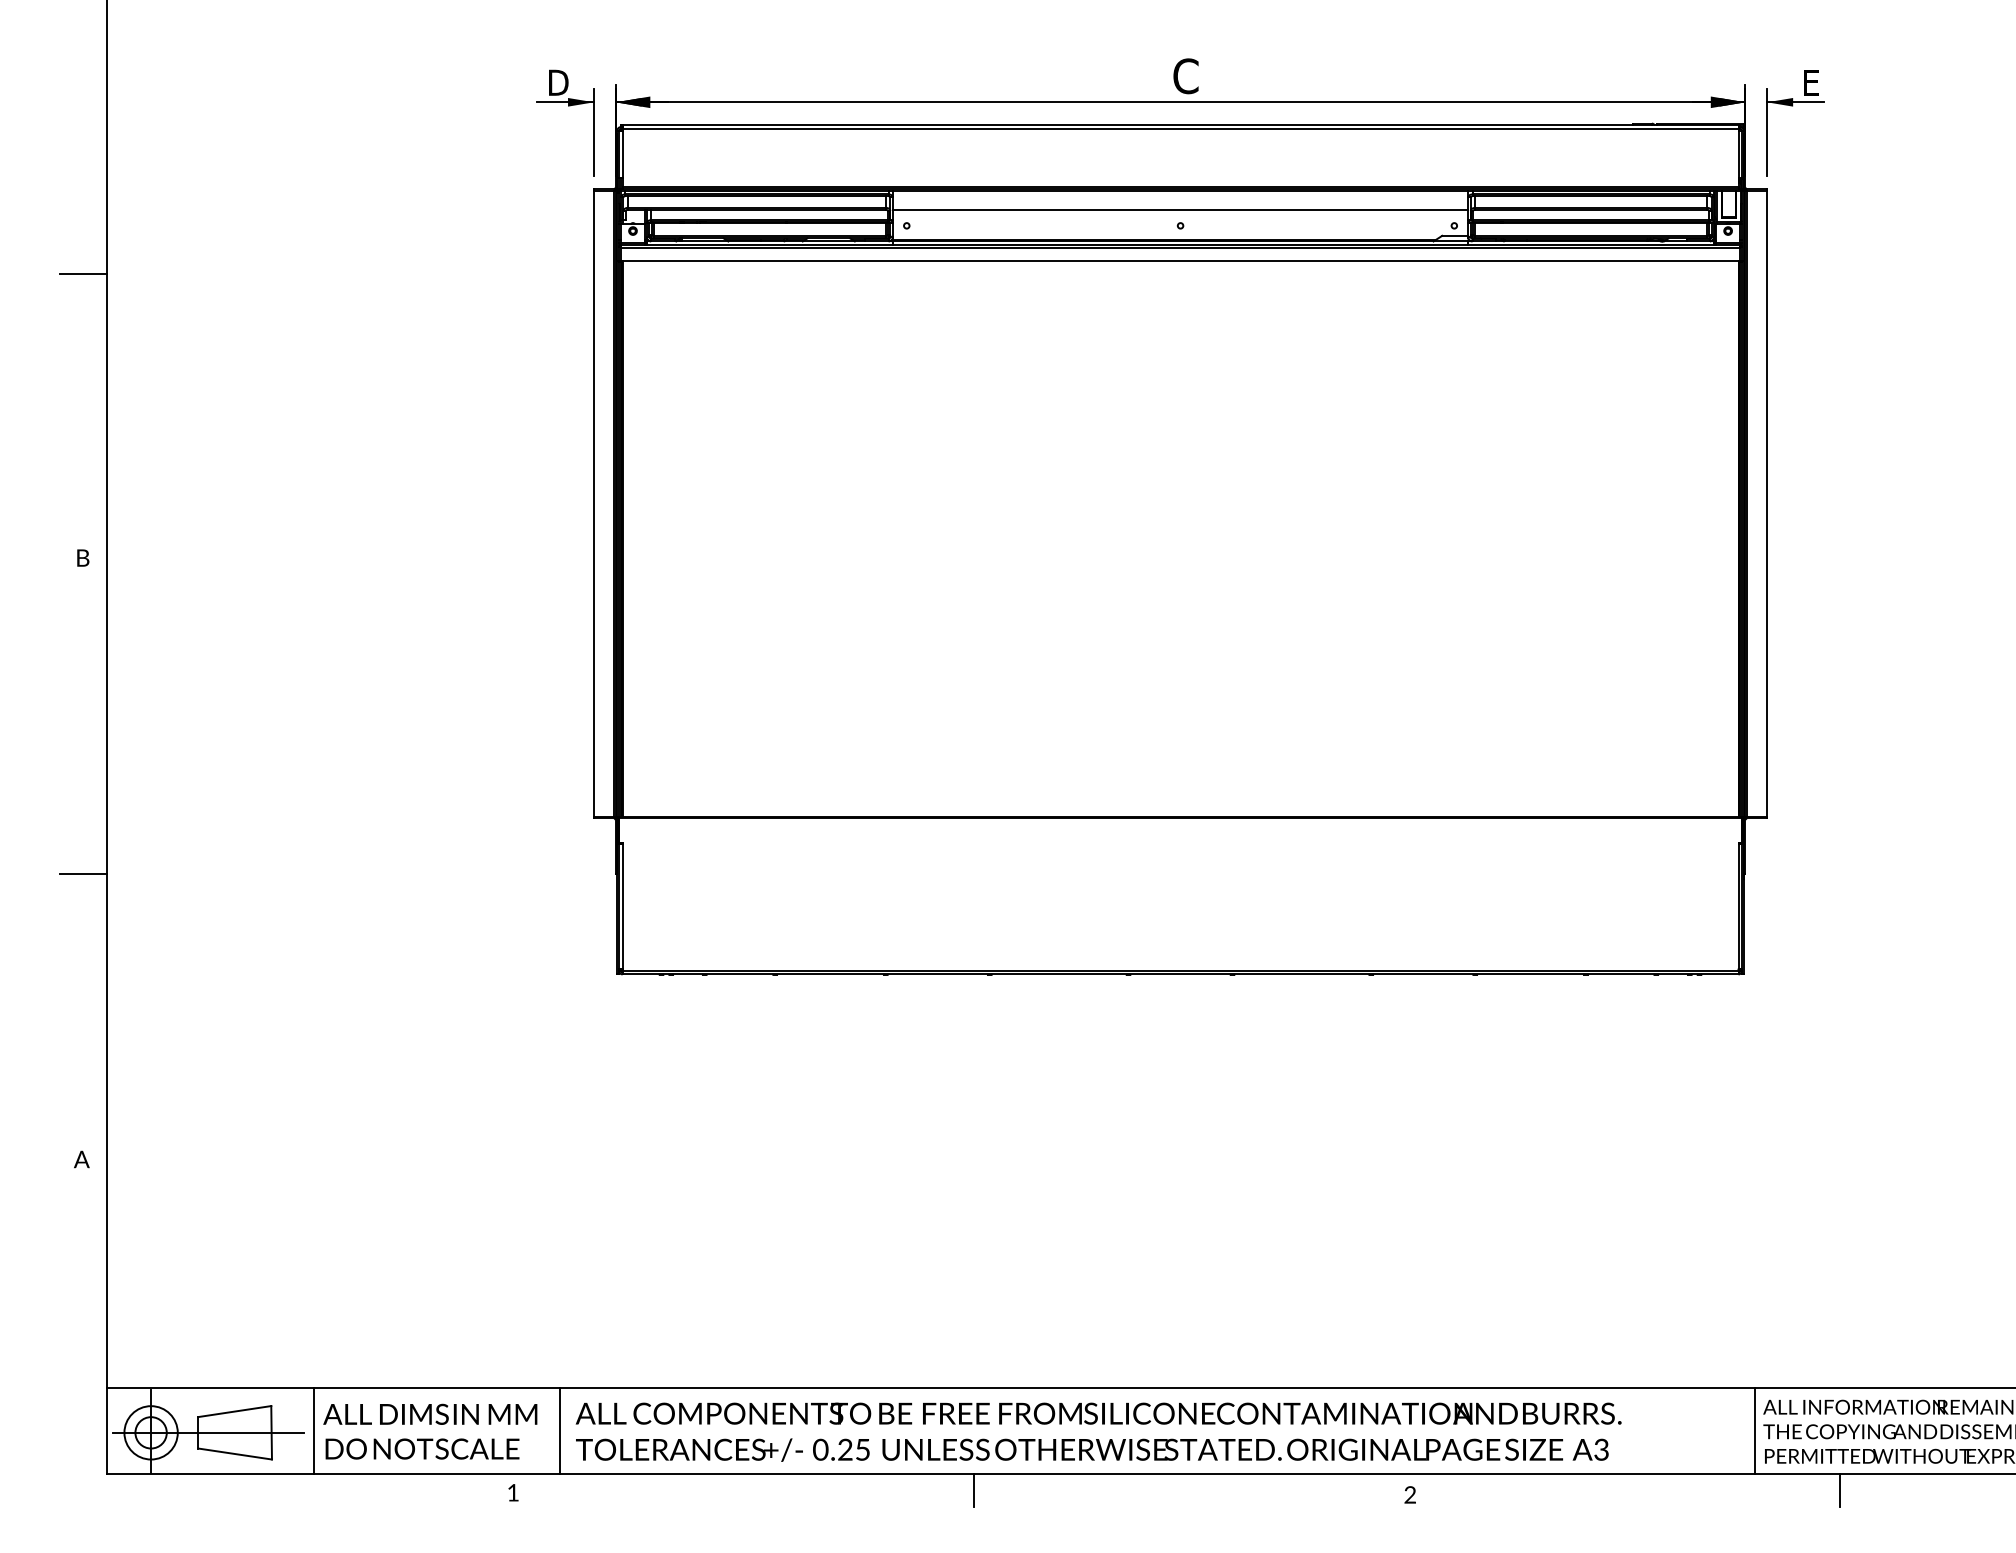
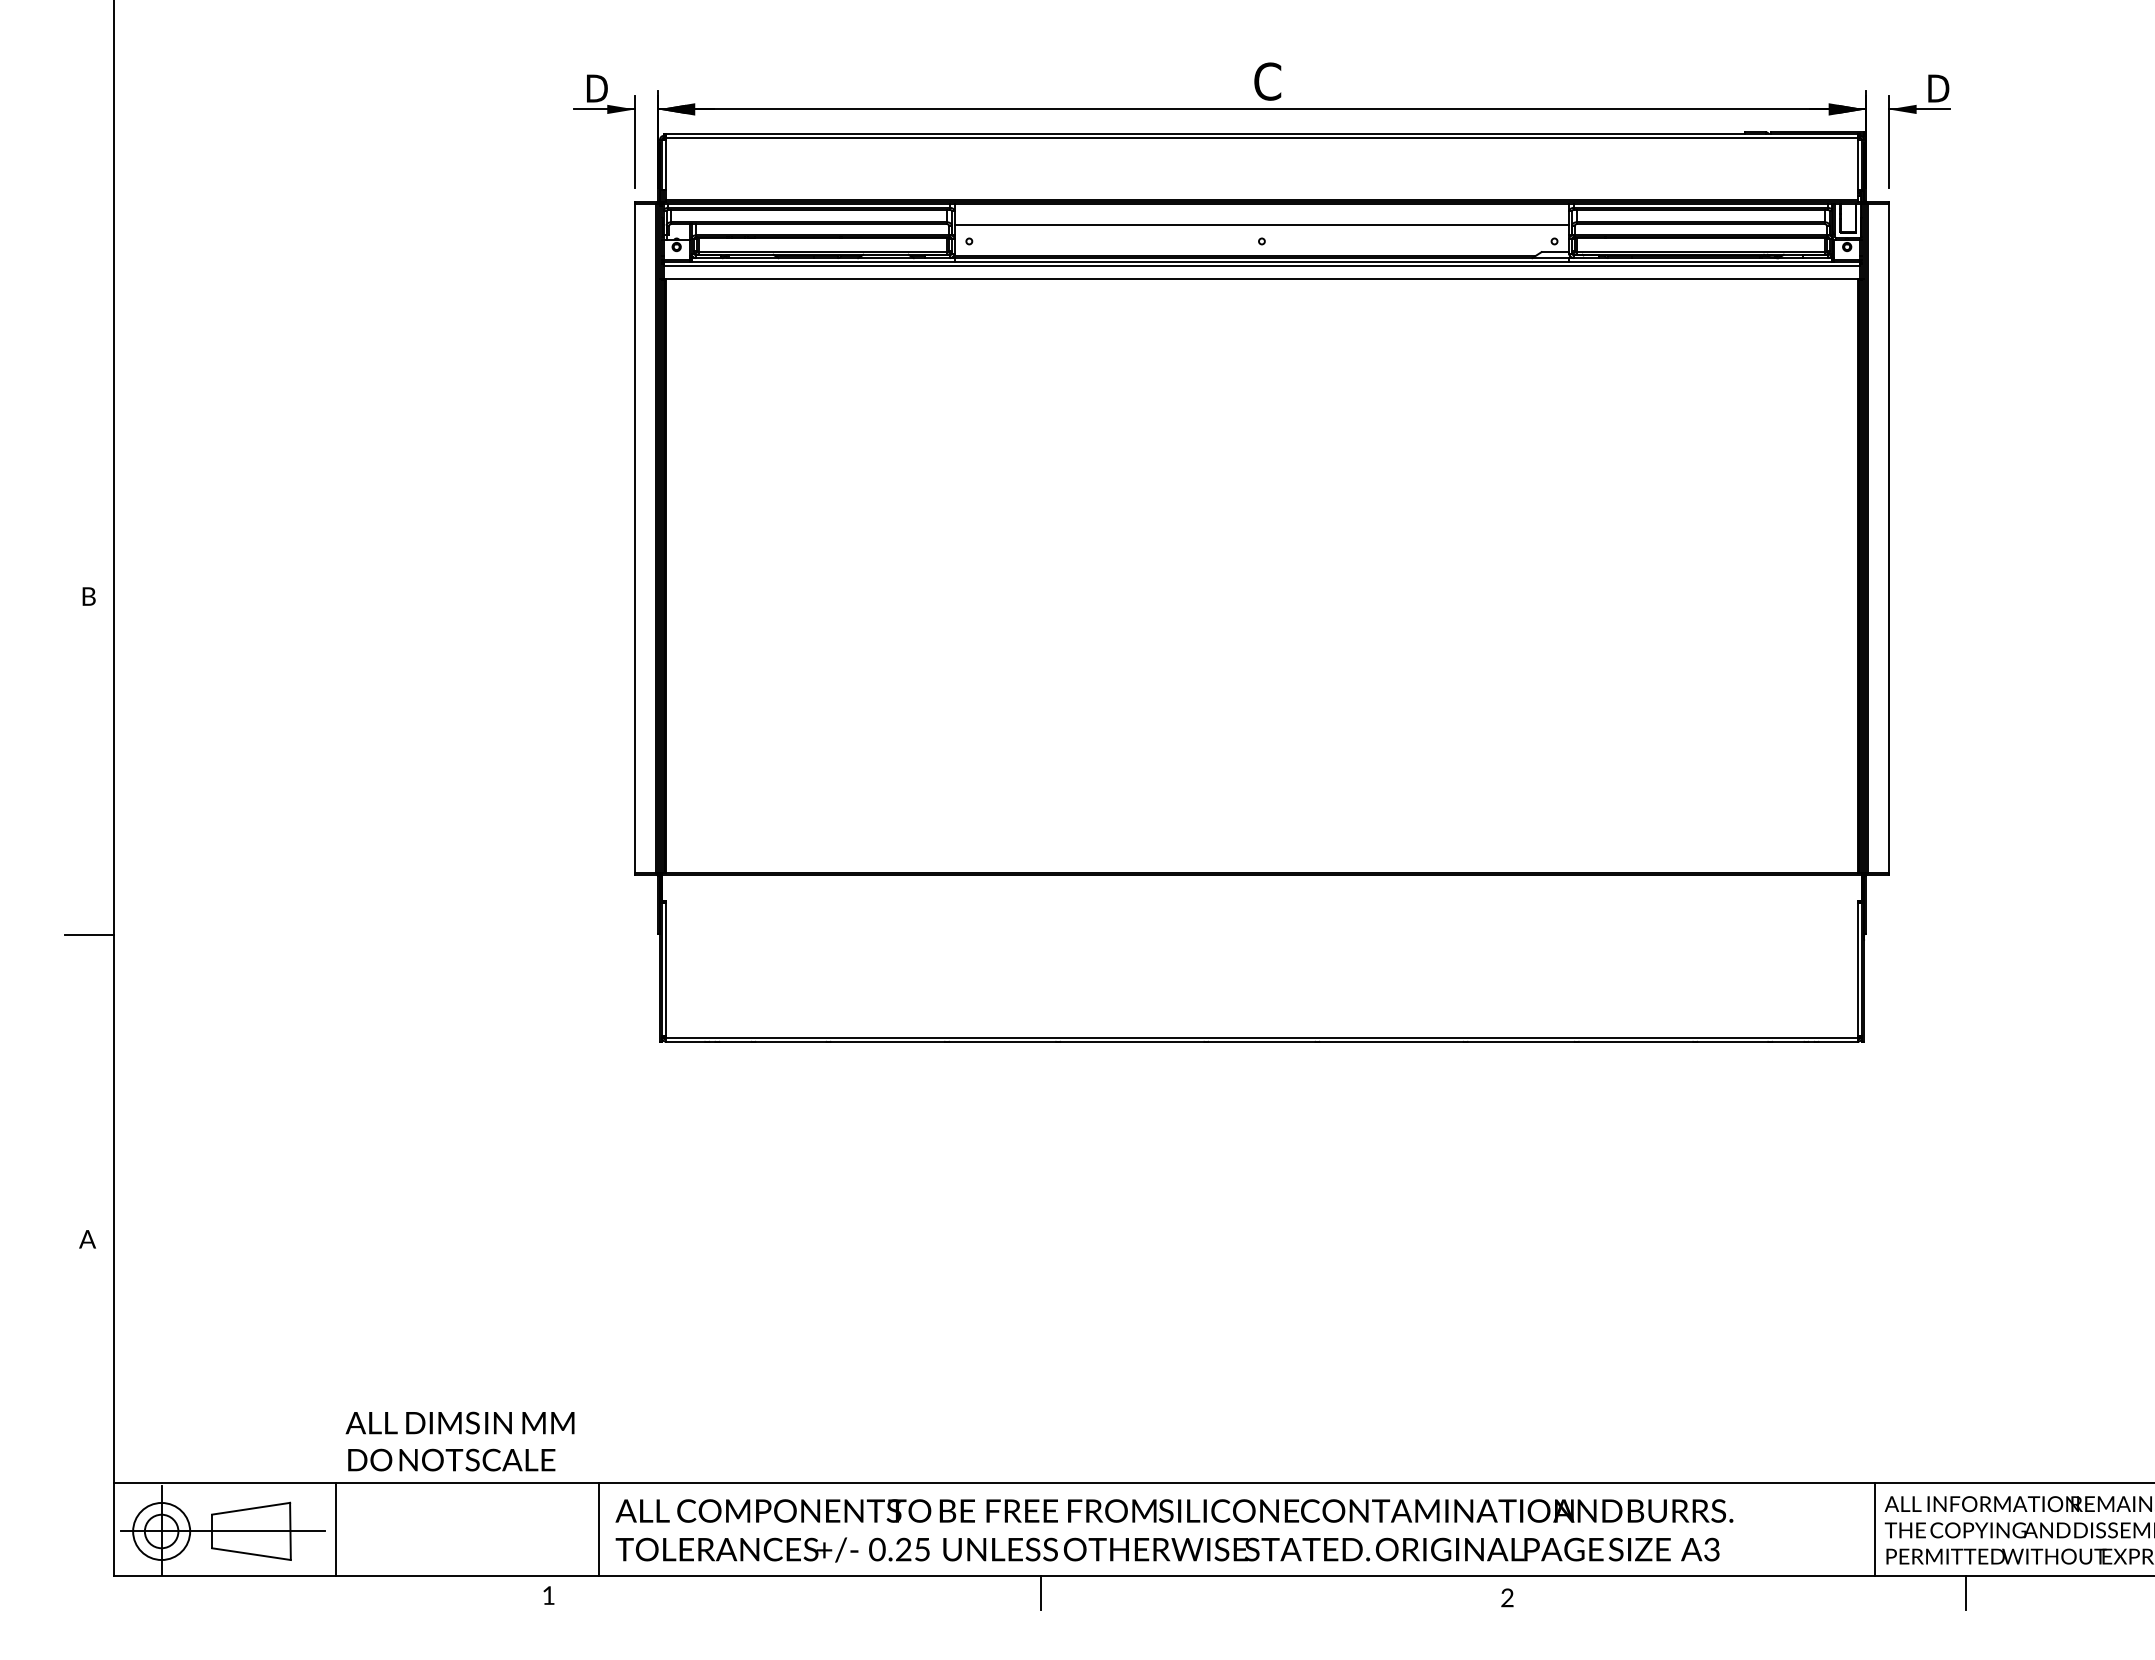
text: (1813, 82) -> (1938, 88), E -> D
line: (83, 274) -> (89, 293), removed
text: (430, 1431) -> (460, 1441), moved

